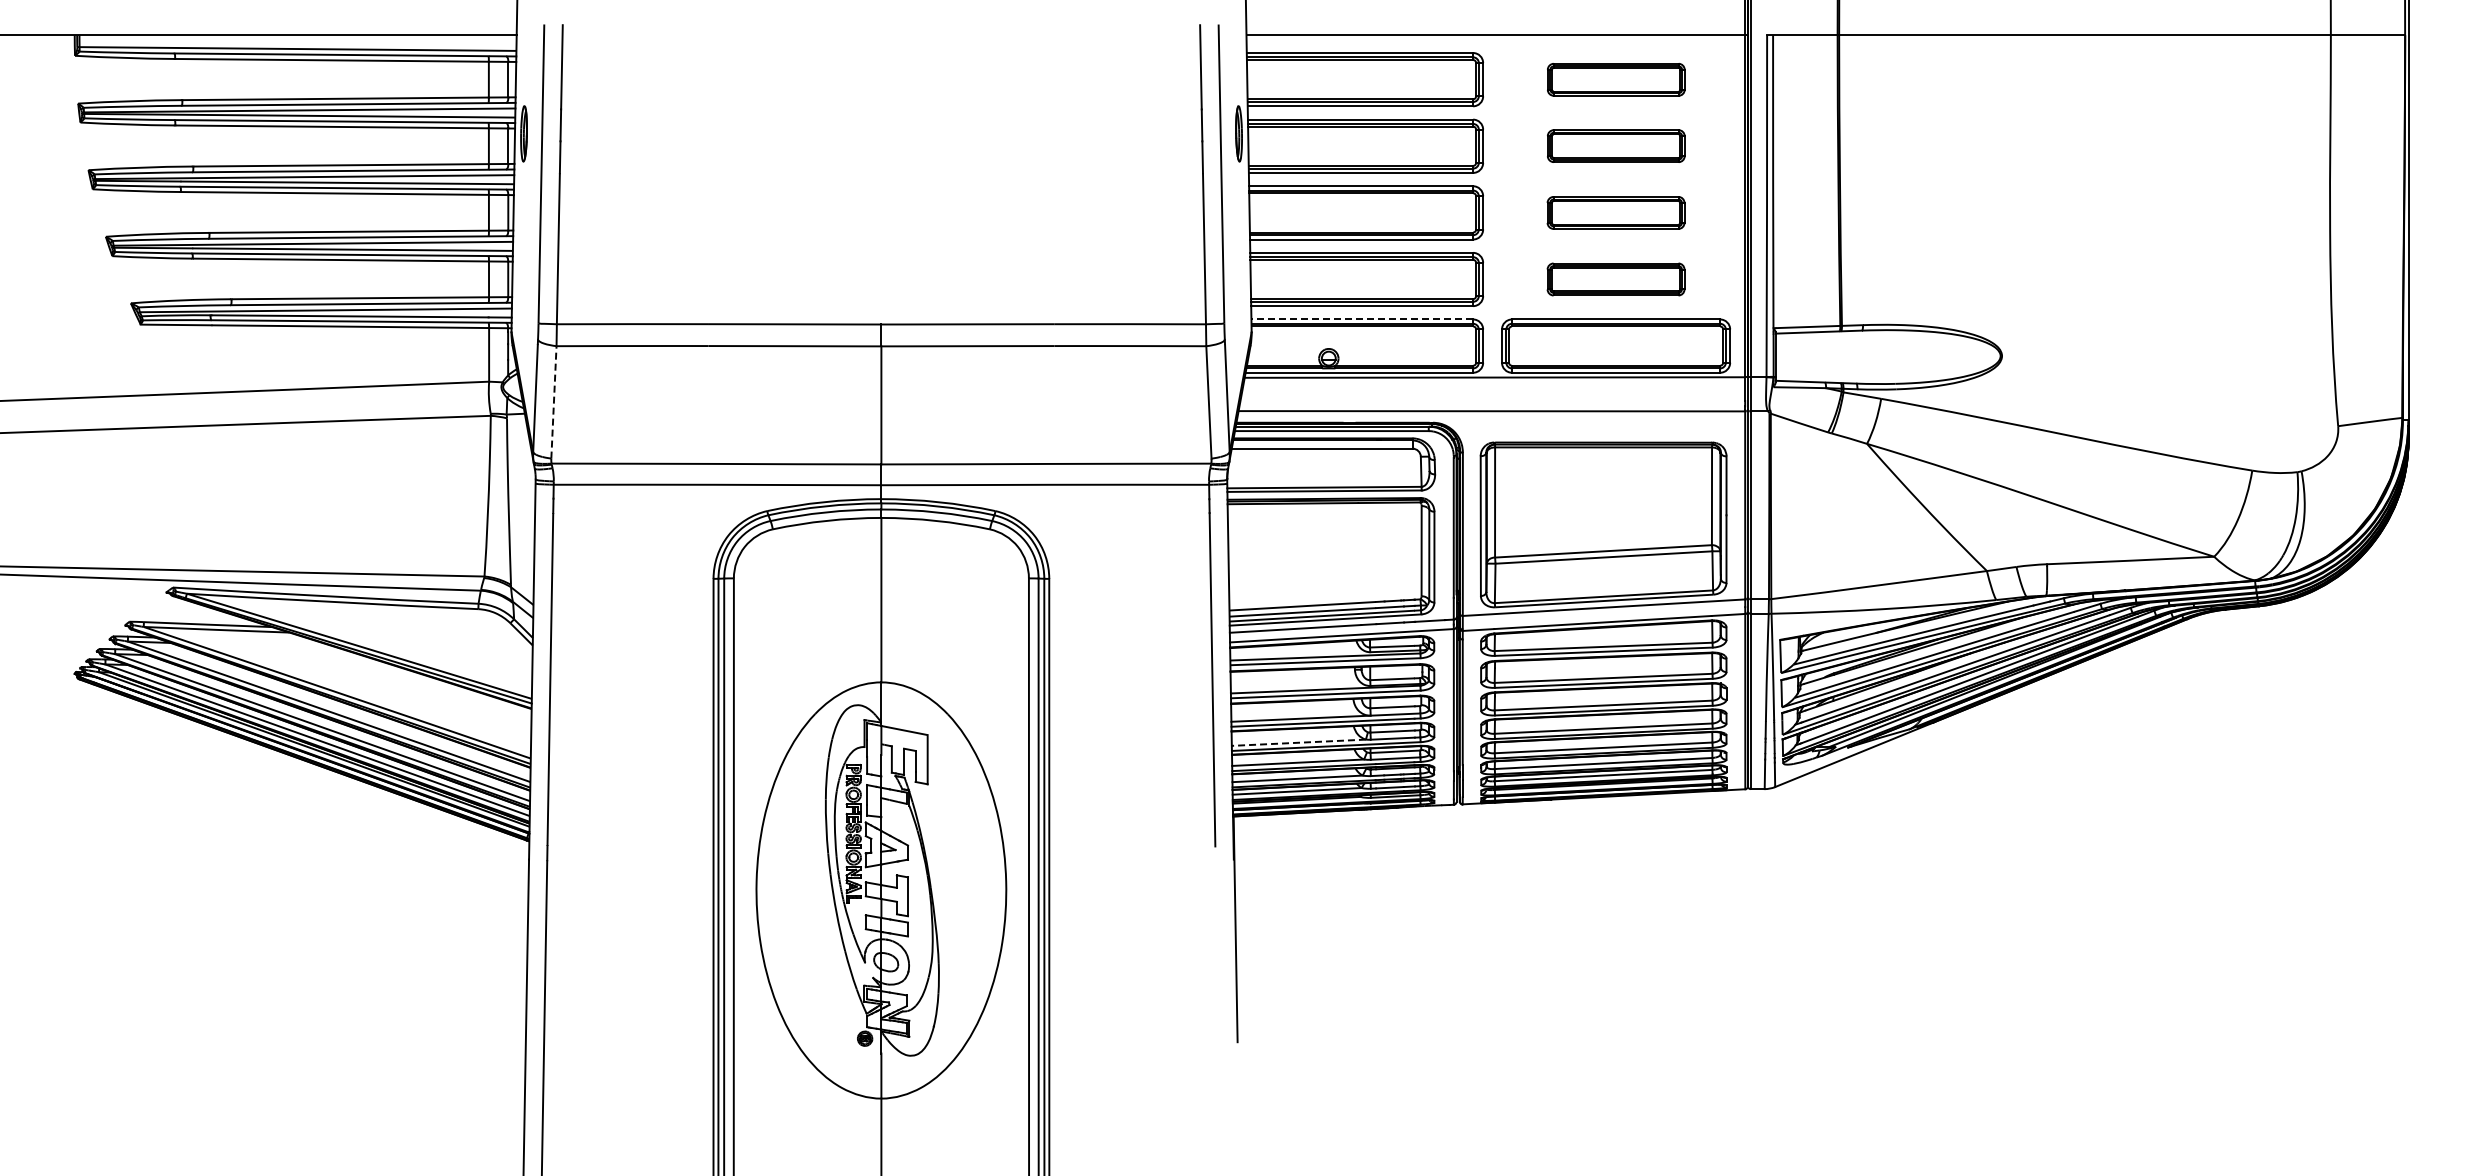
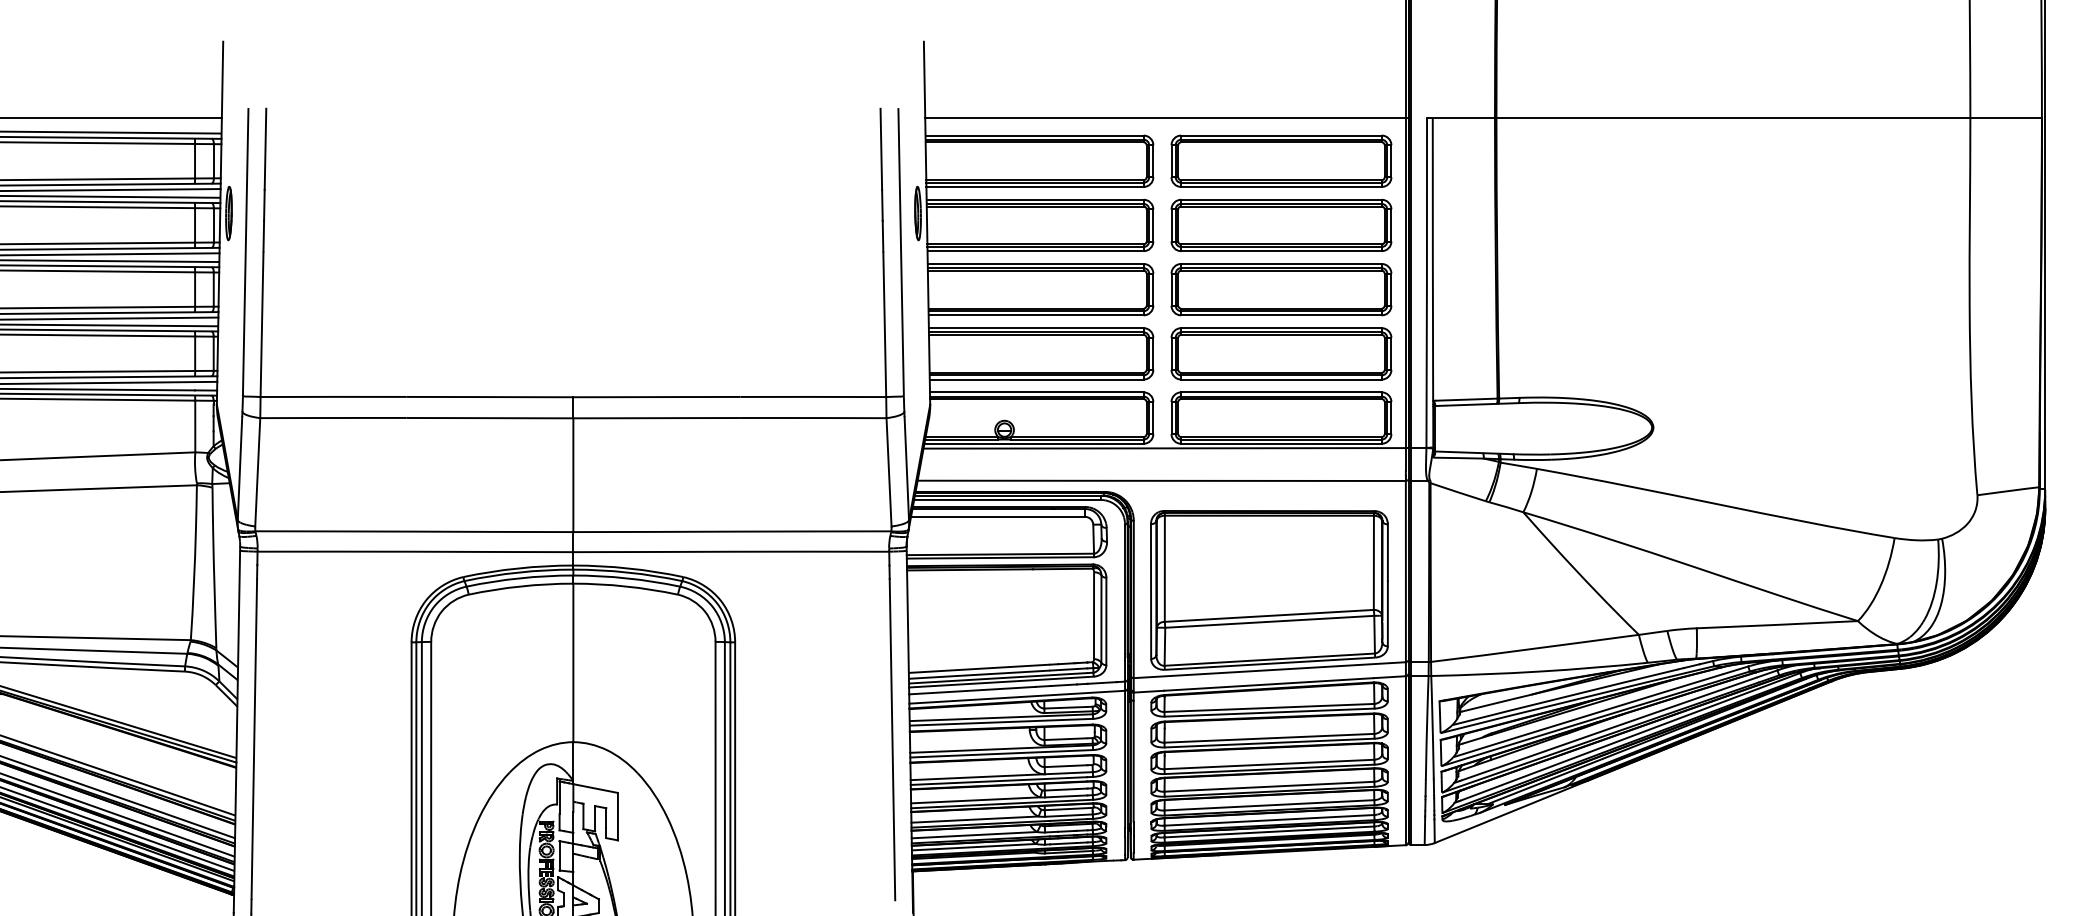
part: (1616, 79) -> (1281, 161), size x1.67
part: (1616, 145) -> (1281, 224), size x1.67
part: (1615, 212) -> (1280, 289), size x1.67
part: (1615, 279) -> (1280, 353), size x1.67
line: (1362, 319) -> (1037, 392), dashed -> solid
line: (553, 401) -> (257, 471), dashed -> solid
line: (1298, 742) -> (975, 800), dashed -> solid

